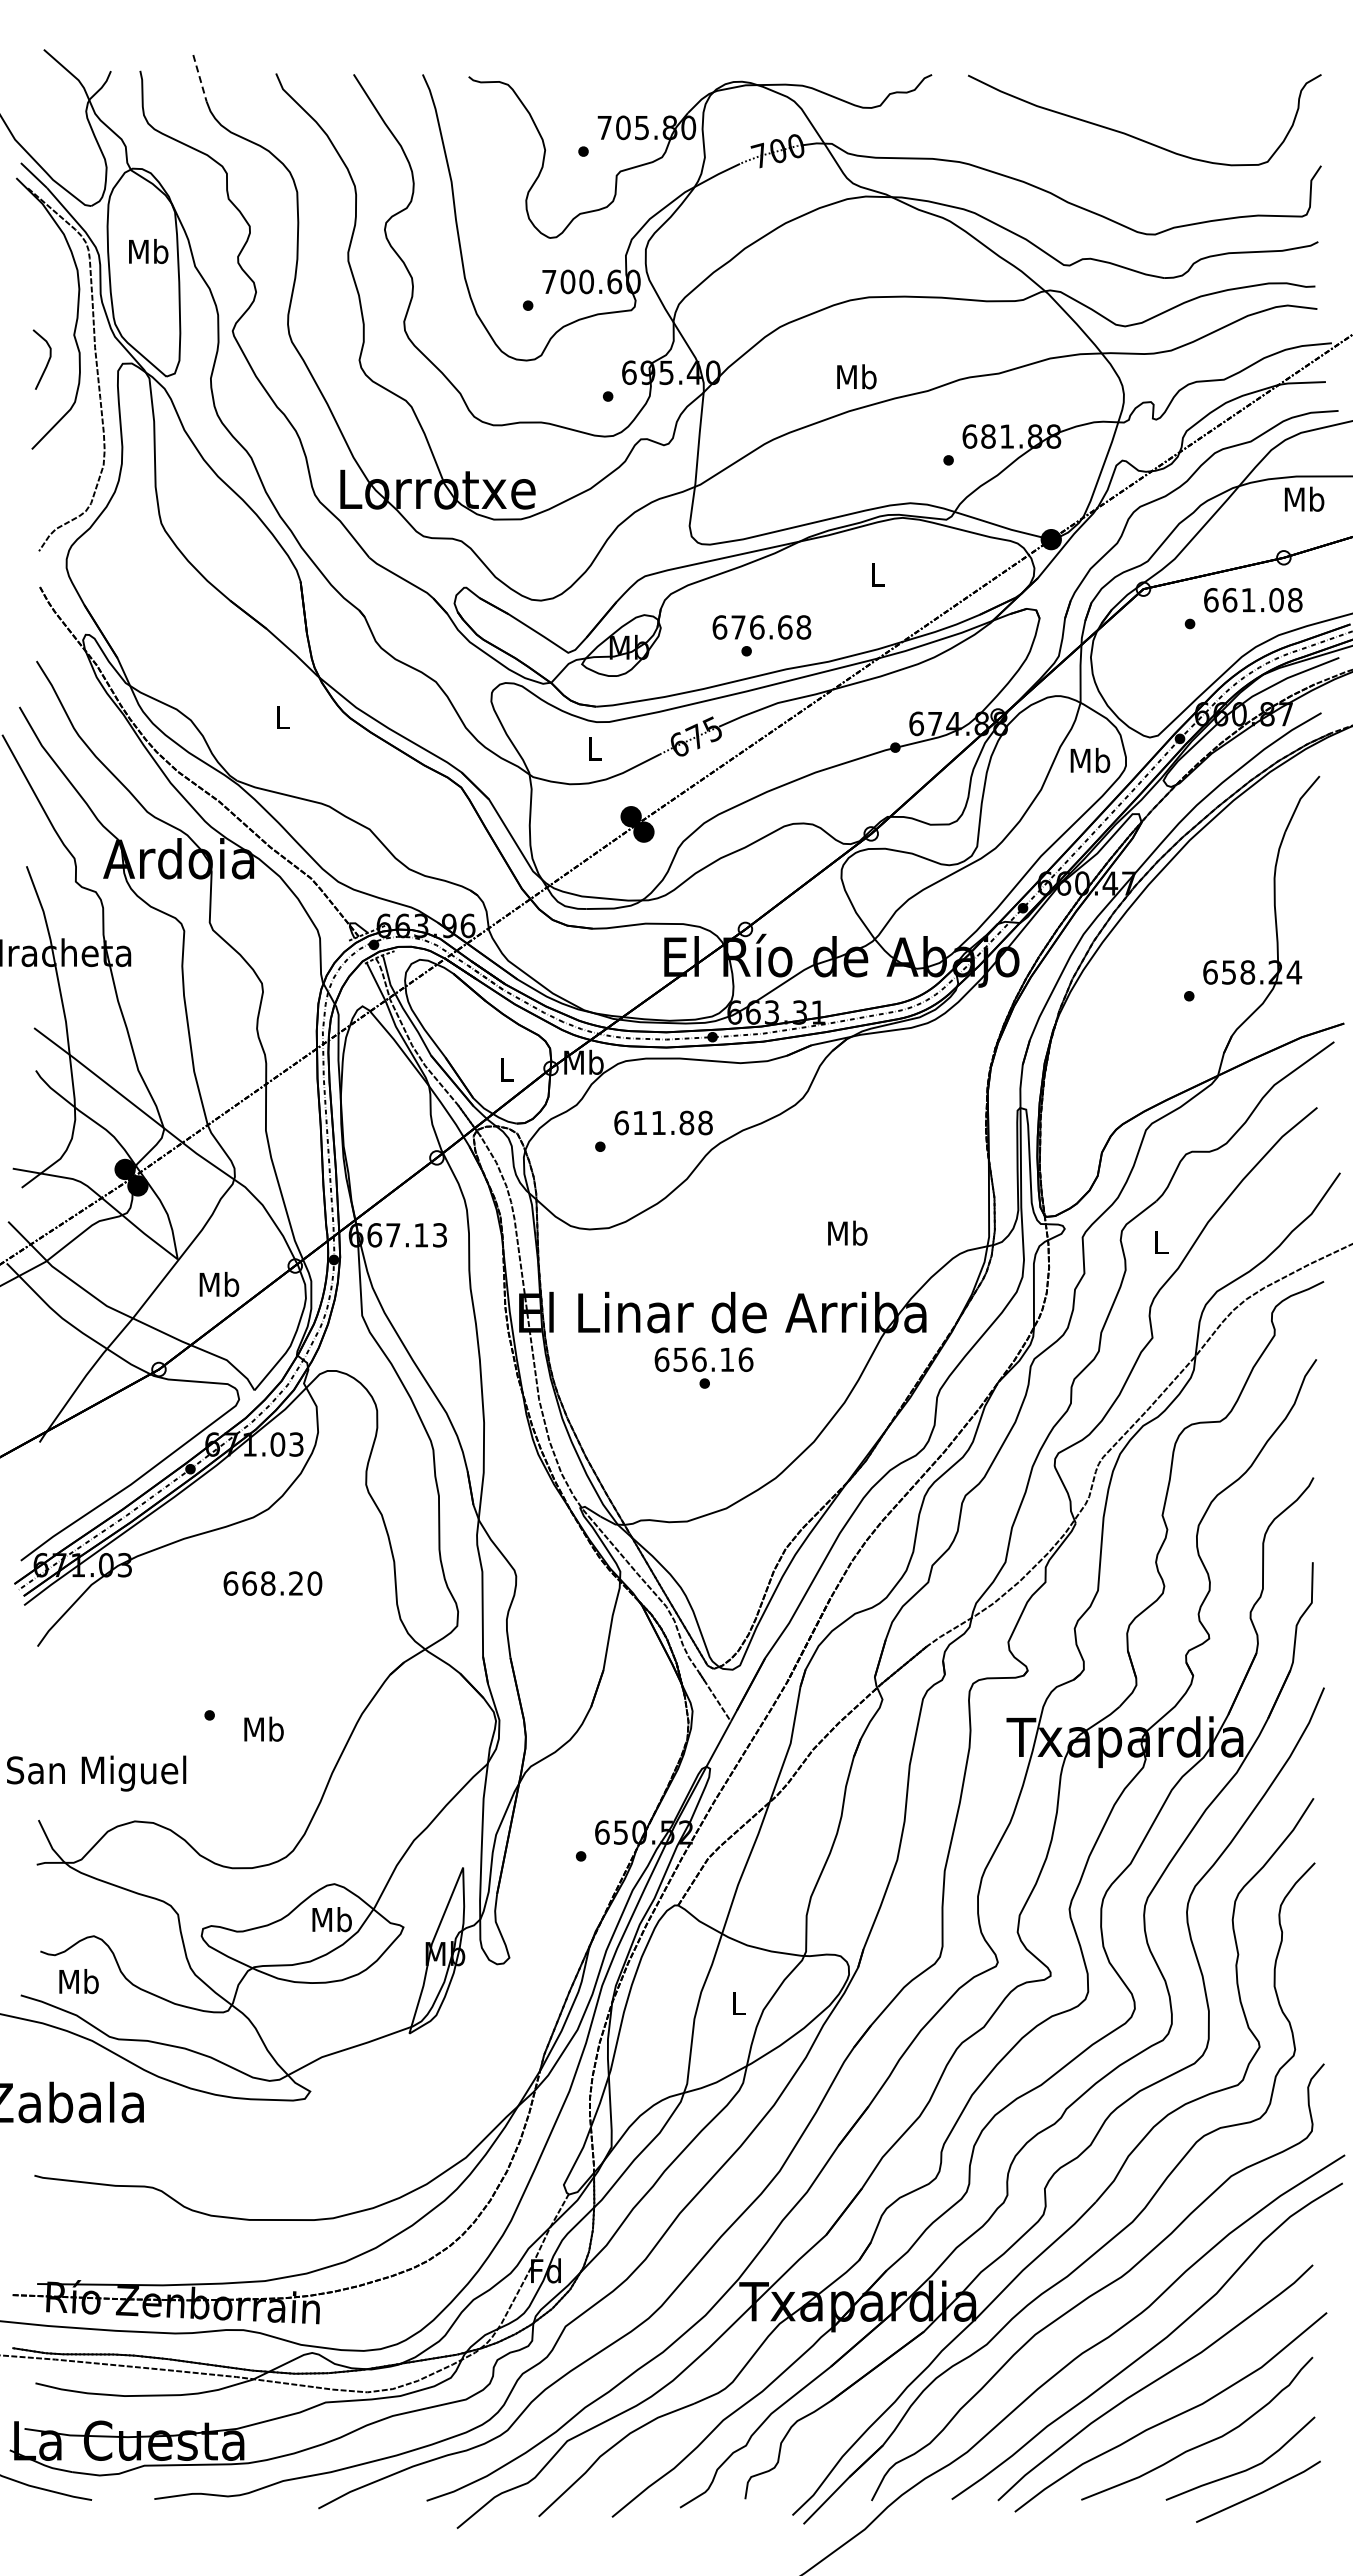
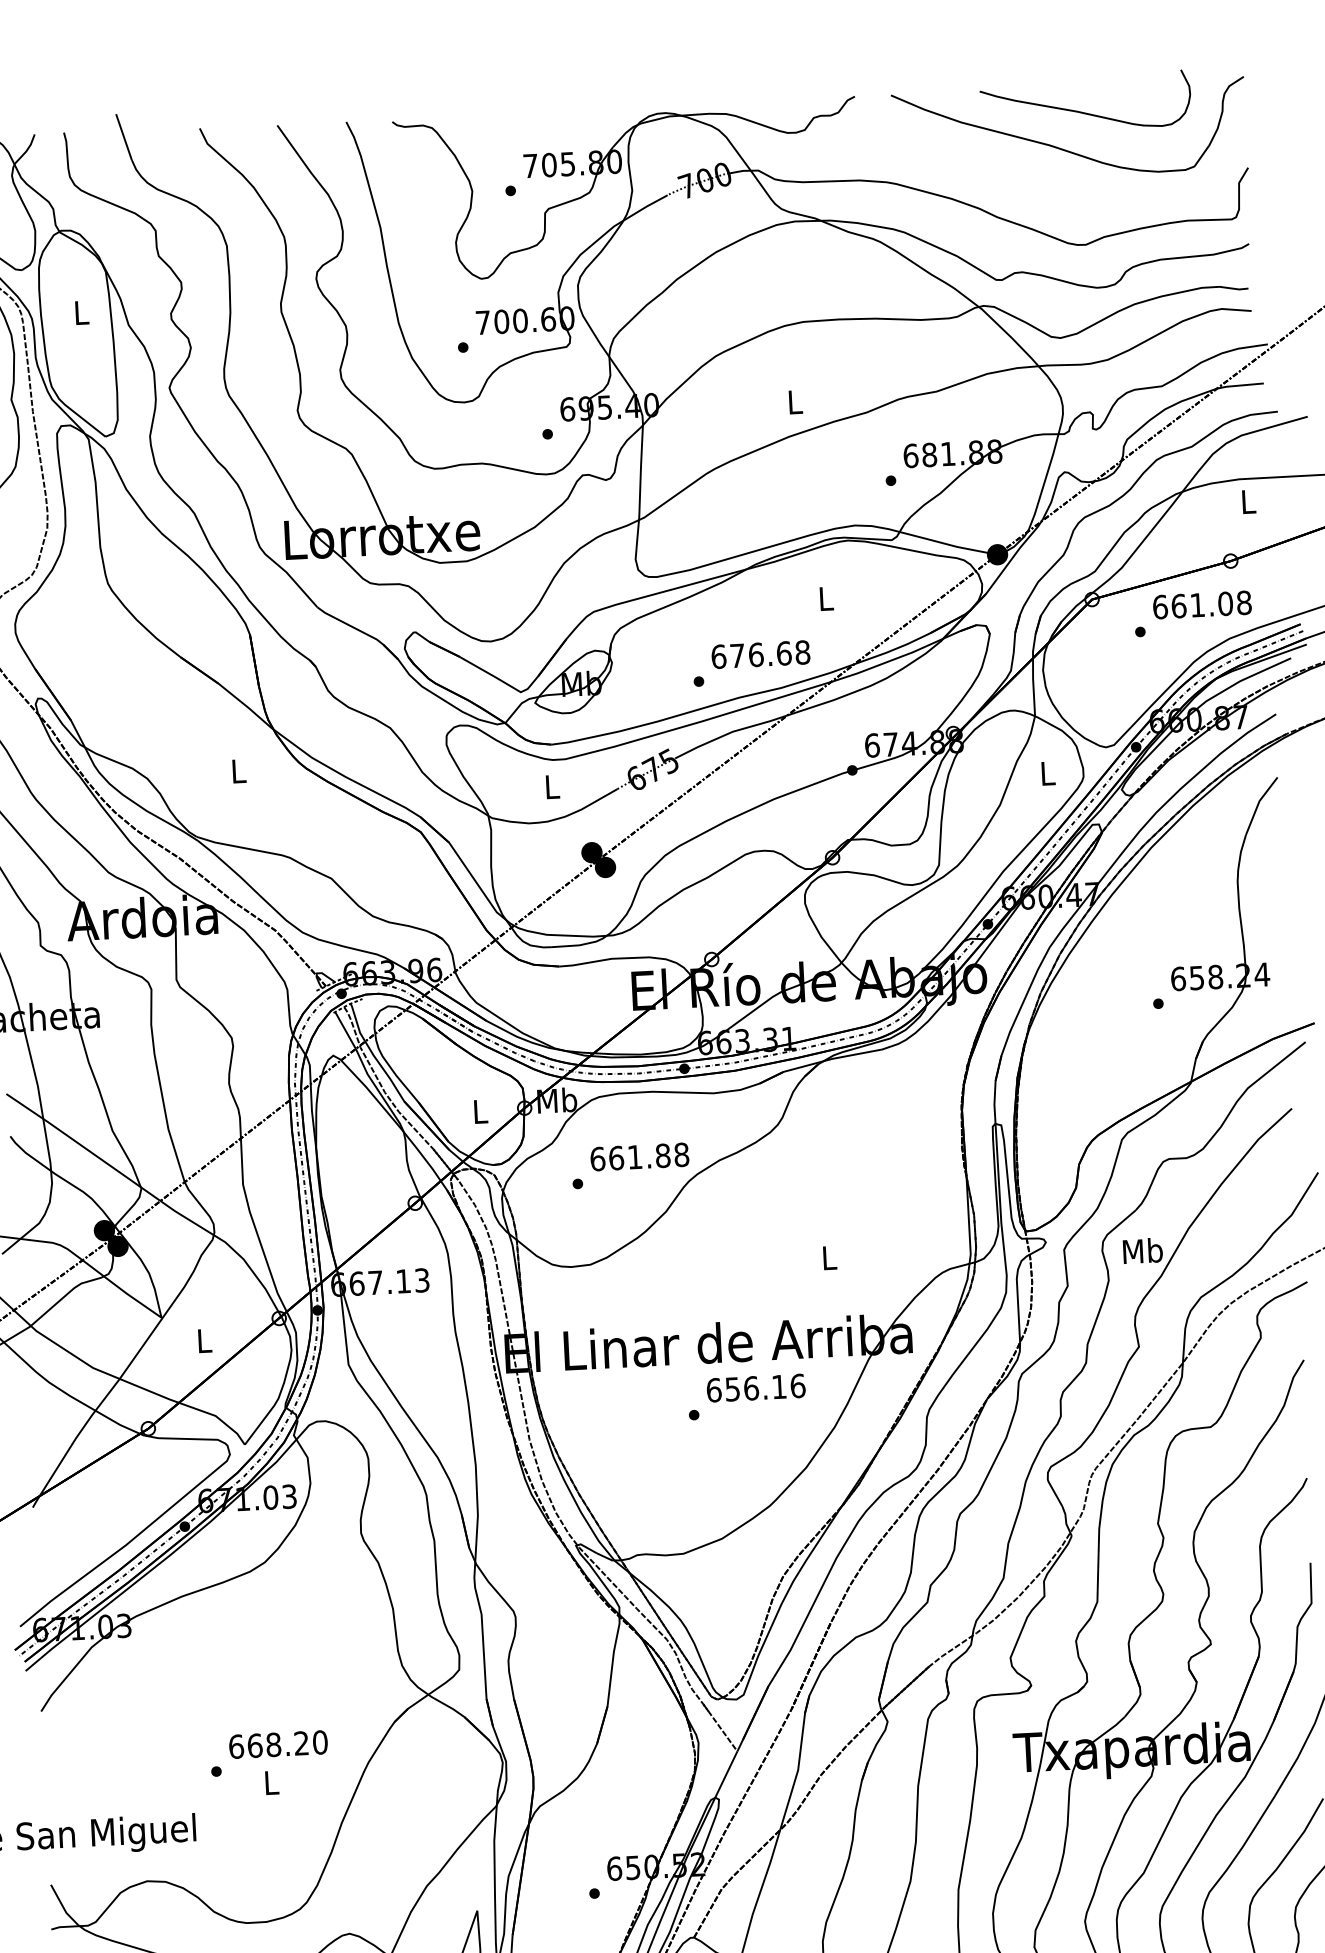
line: (200, 78) -> (124, 137), dashed -> solid
curve: (1158, 101) -> (1082, 111), added
text: (148, 251) -> (81, 312), Mb -> L
text: (856, 376) -> (794, 401), Mb -> L
text: (1304, 498) -> (1248, 500), Mb -> L
text: (761, 627) -> (760, 654), moved
text: (1090, 760) -> (1047, 773), Mb -> L
text: (640, 1122) -> (616, 1157), 611.88 -> 661.88
text: (847, 1232) -> (829, 1257), Mb -> L
text: (1161, 1241) -> (1143, 1250), L -> Mb
text: (219, 1284) -> (204, 1340), Mb -> L
text: (703, 1359) -> (755, 1387), moved
text: (272, 1583) -> (278, 1744), moved
text: (263, 1728) -> (270, 1781), Mb -> L

